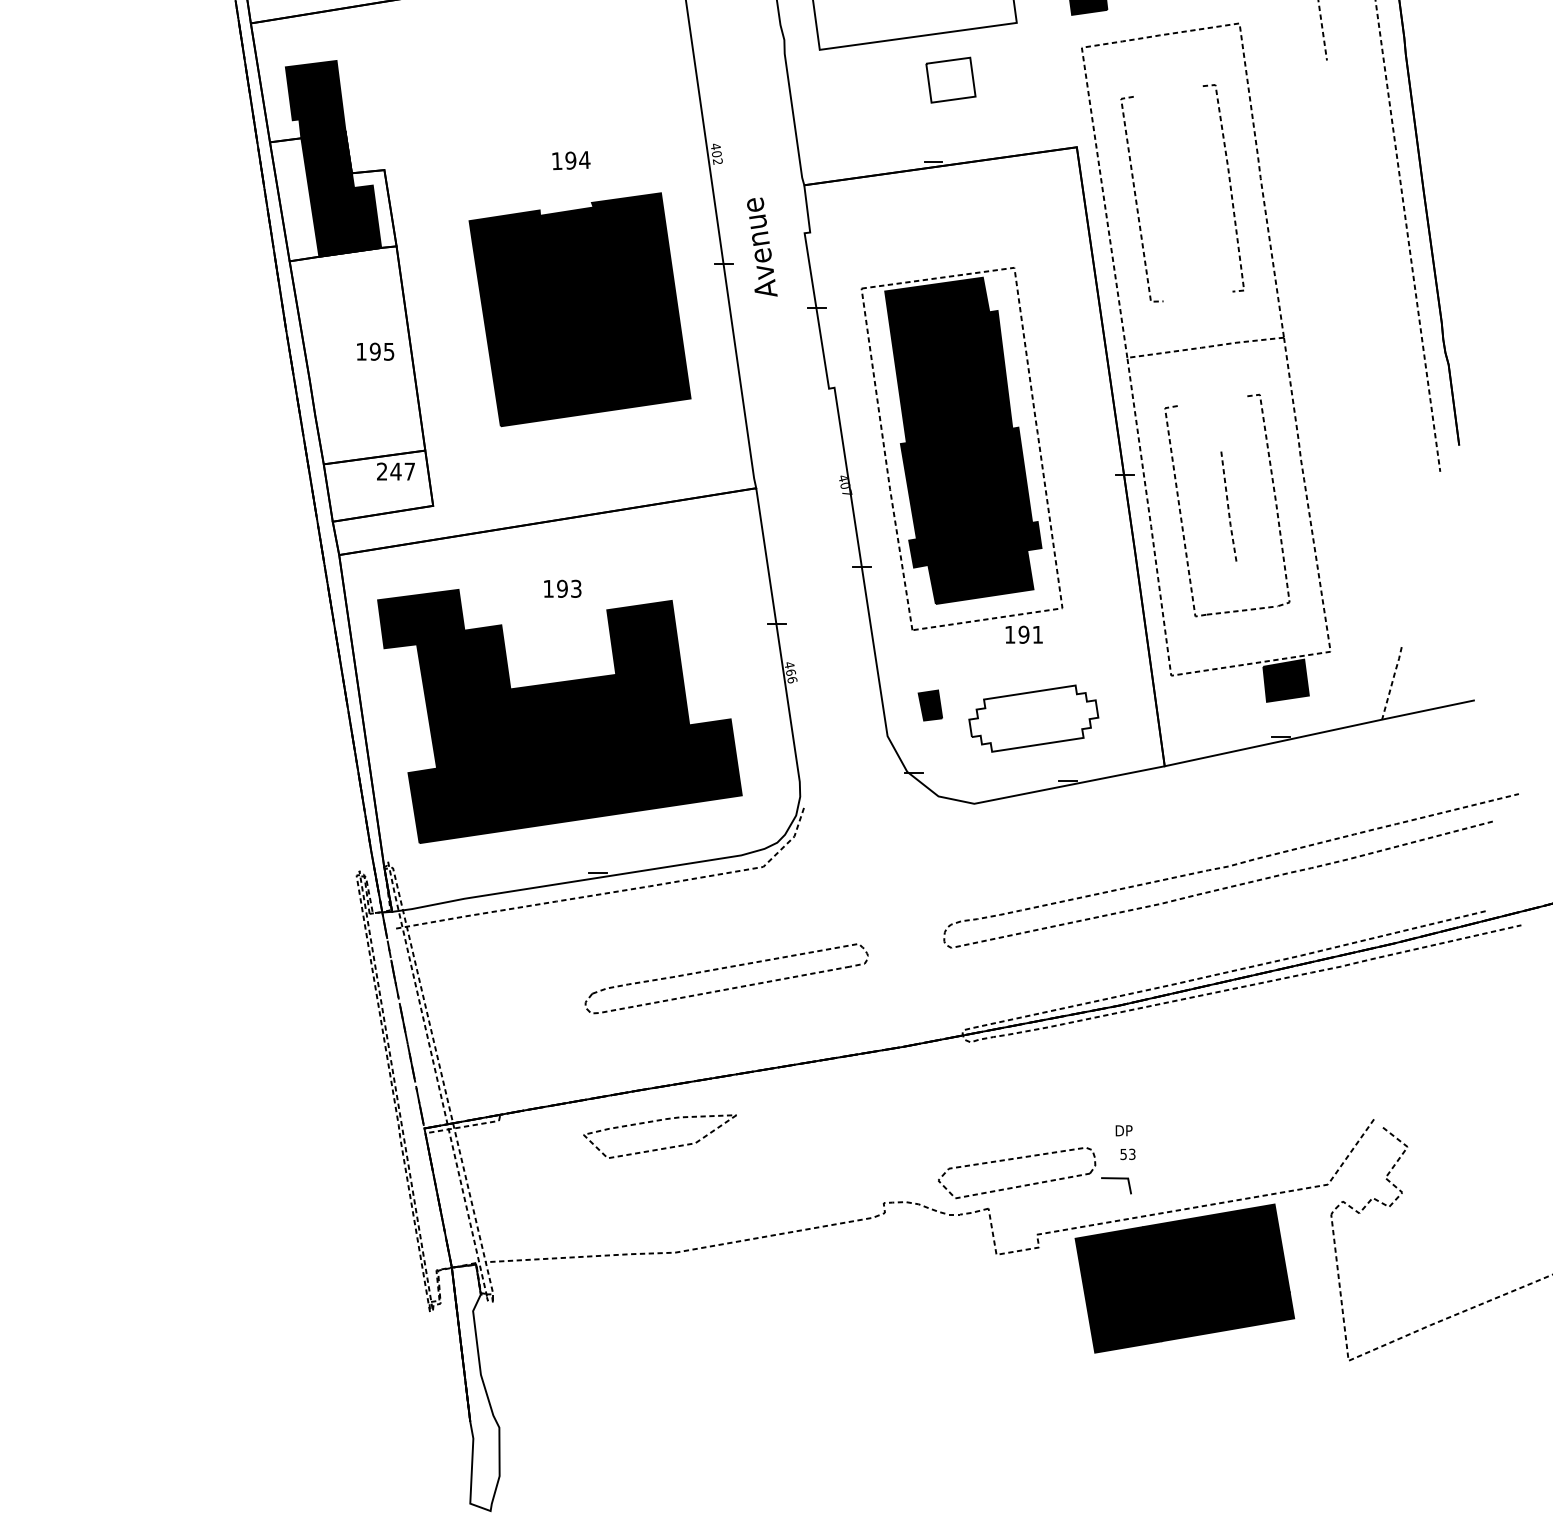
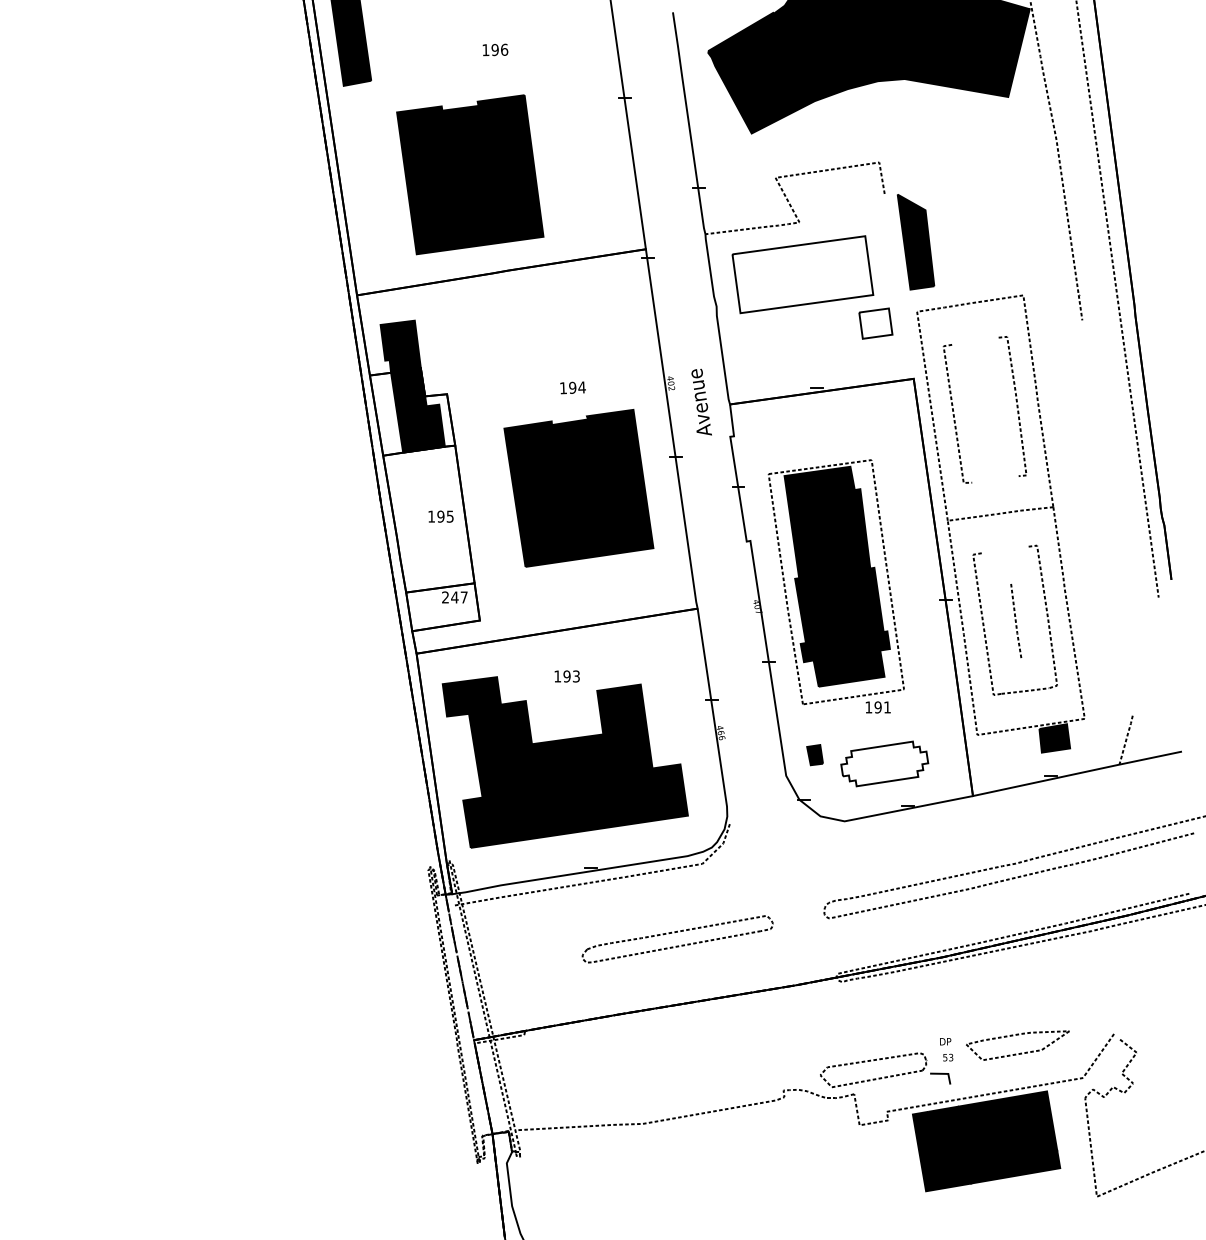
part: (950, 79) -> (875, 323), moved
text: (761, 246) -> (701, 401), moved
part: (664, 1146) -> (1020, 1052), moved

